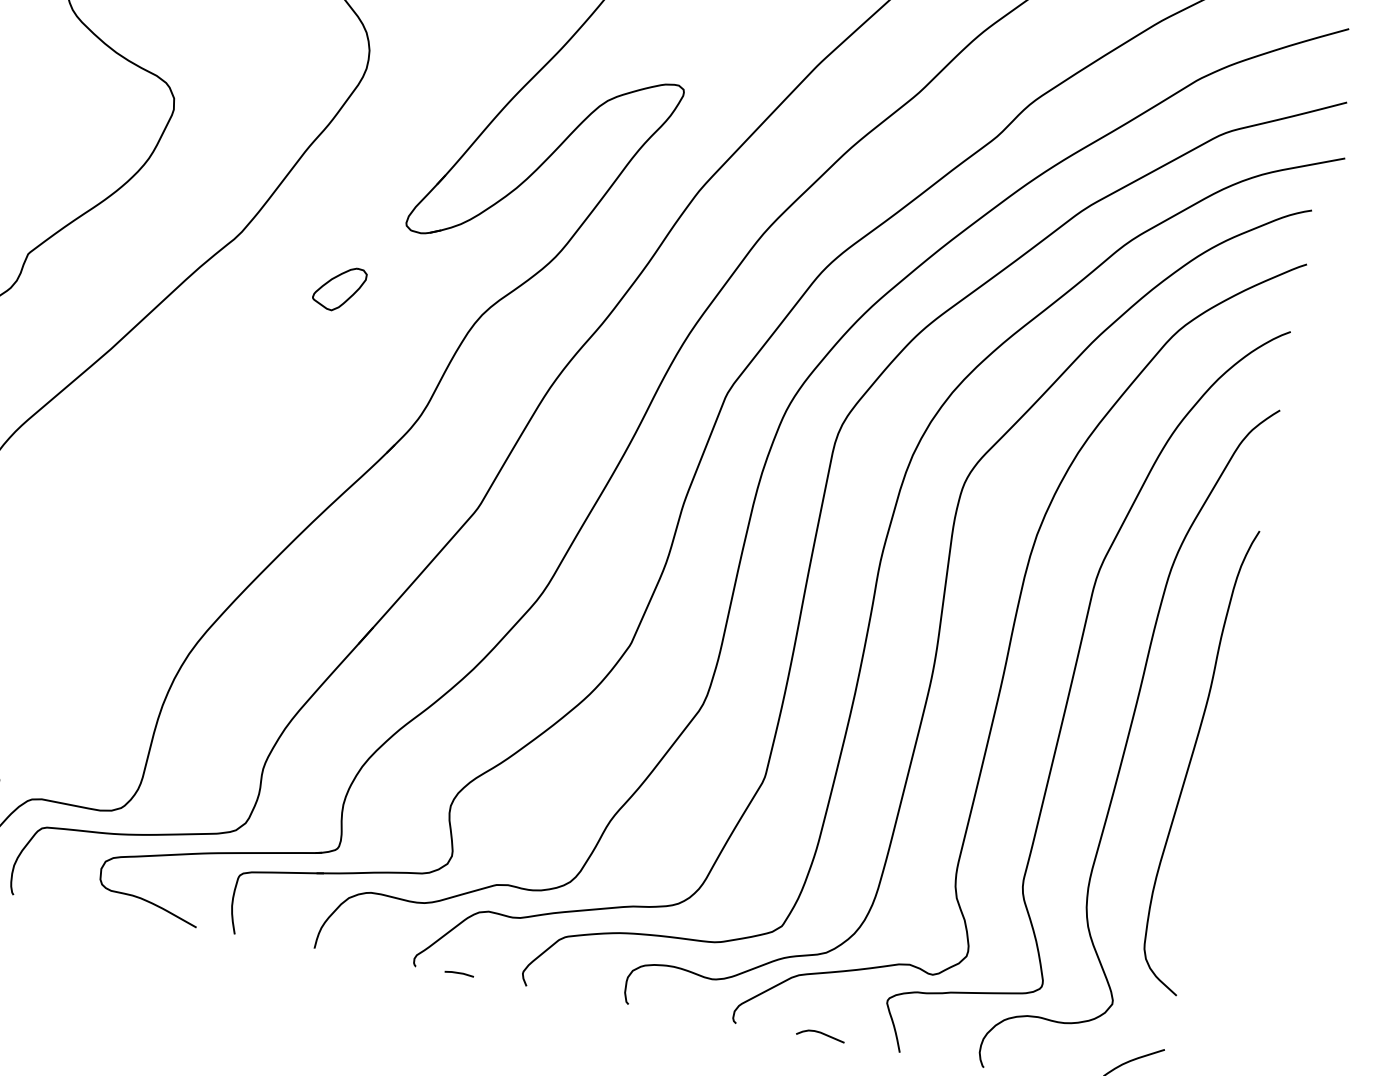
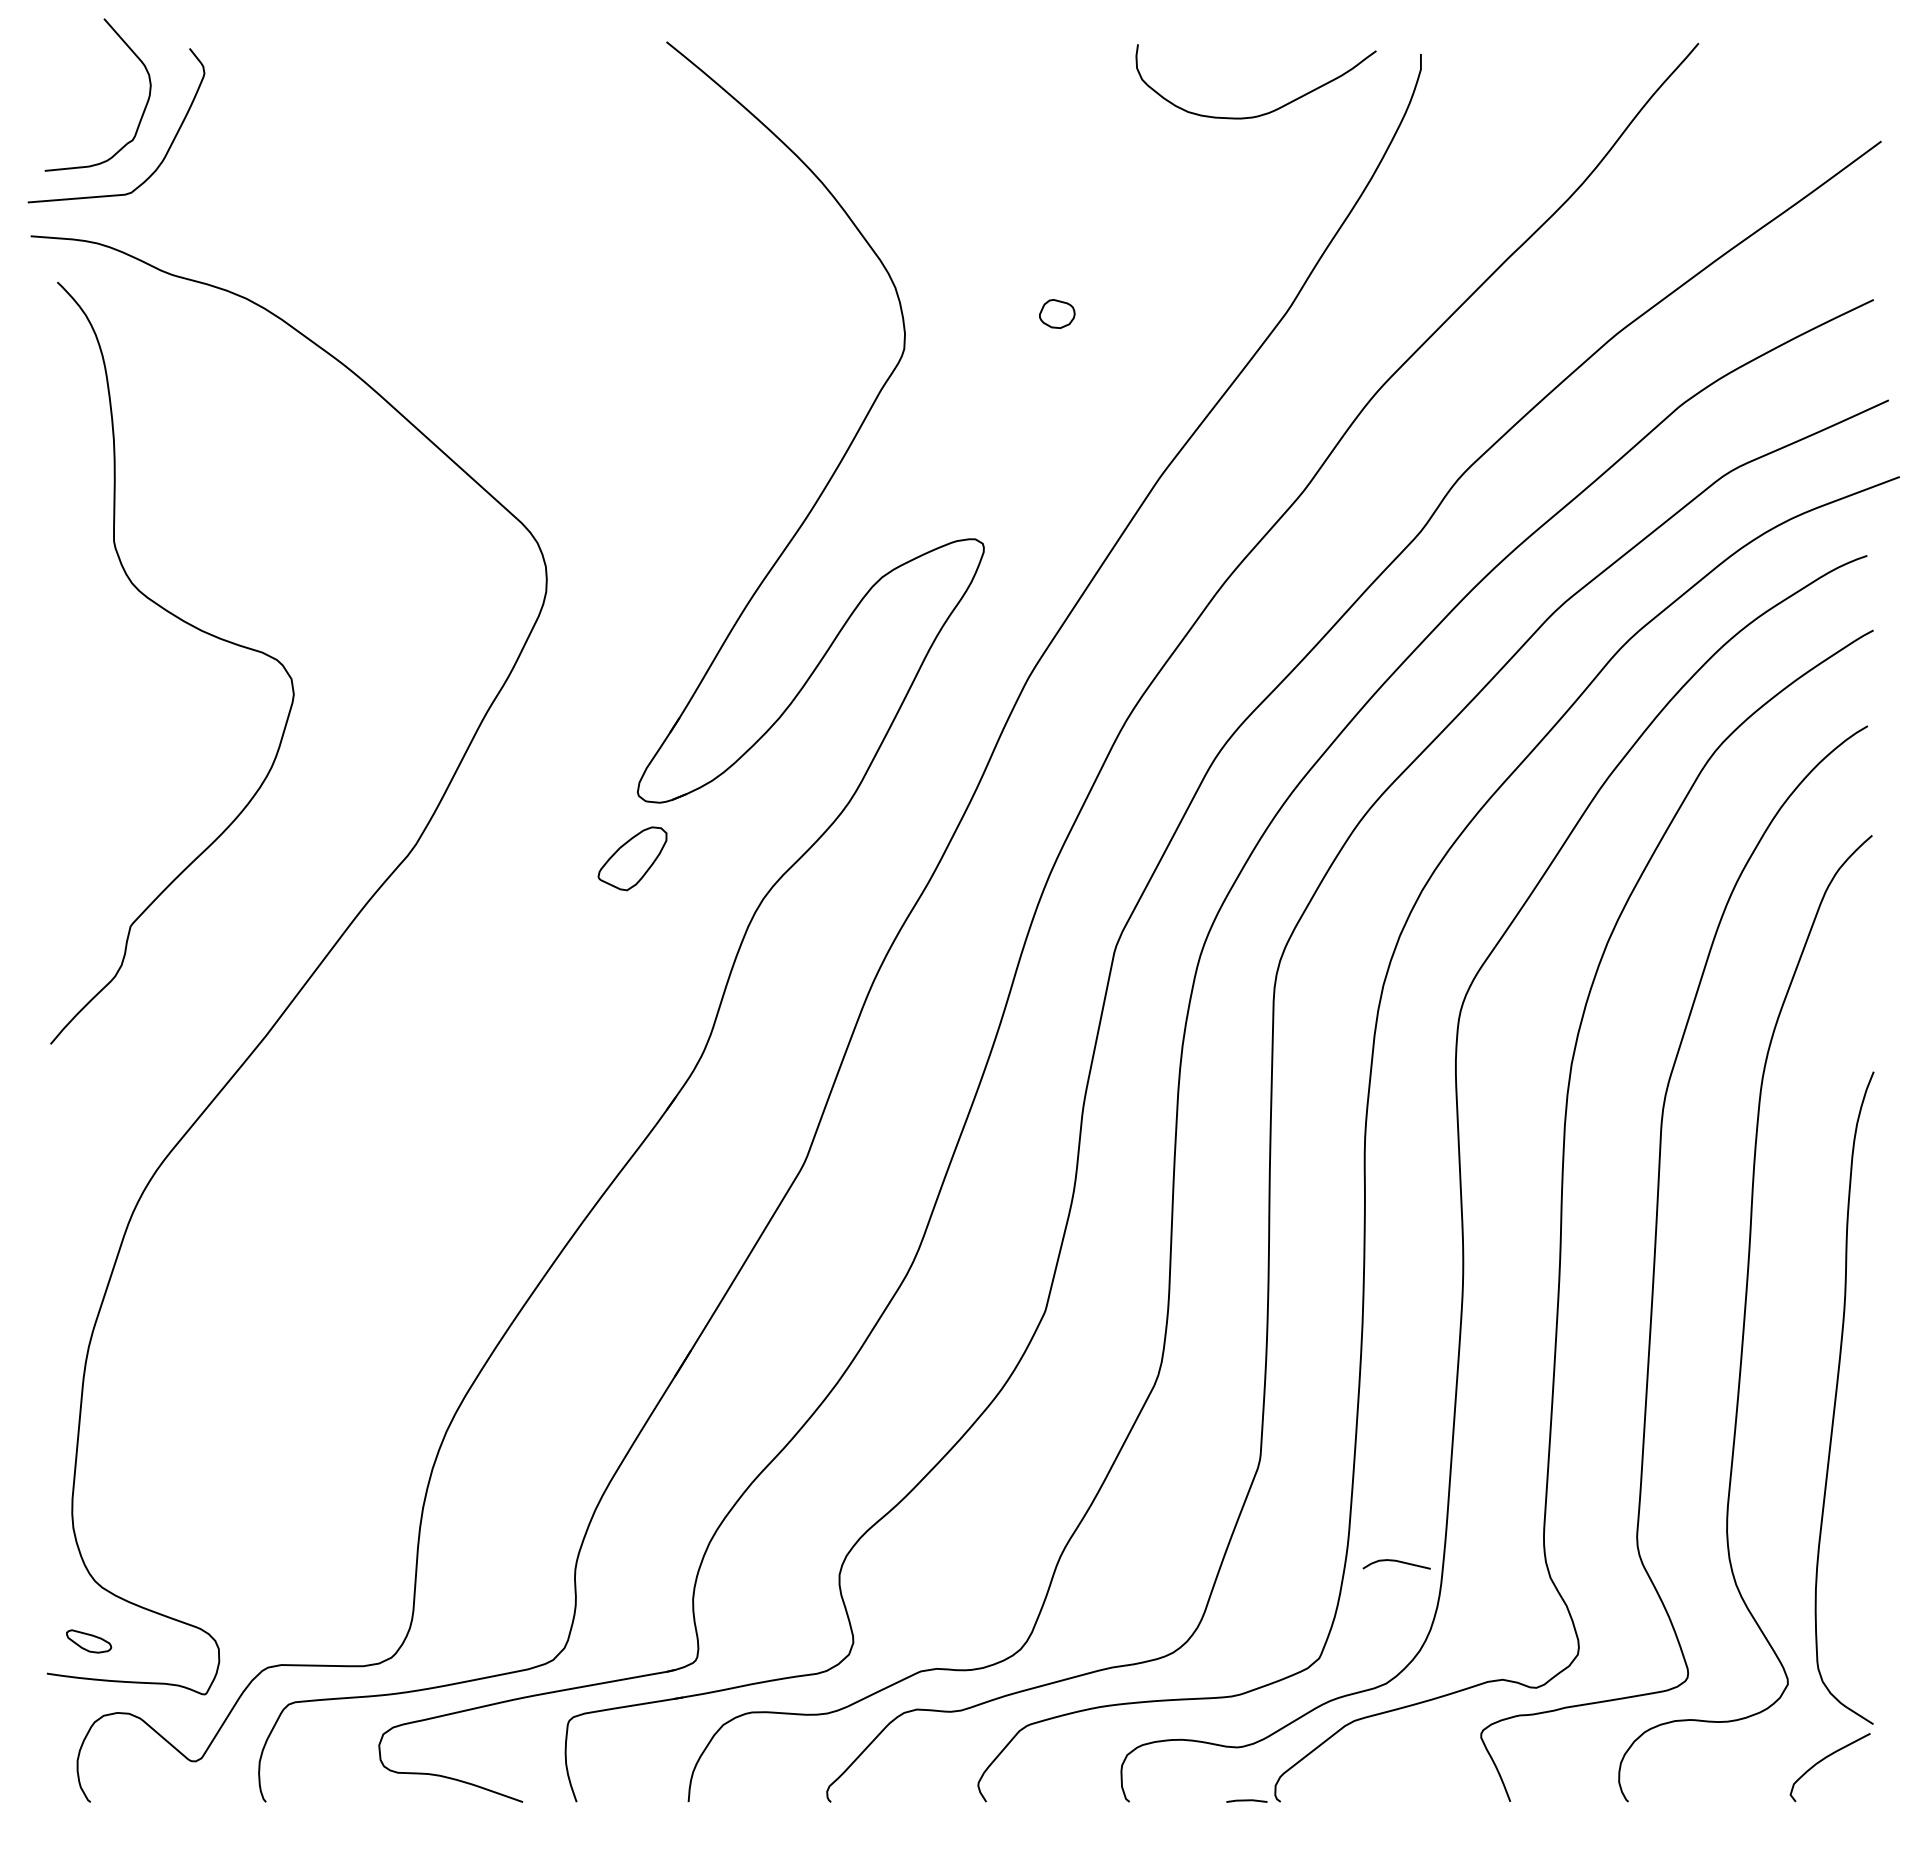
part: (339, 288) -> (632, 858), moved
curve: (1191, 758) -> (1836, 1397), moved
line: (459, 973) -> (1246, 1800), moved
curve: (821, 1034) -> (1397, 1562), moved

